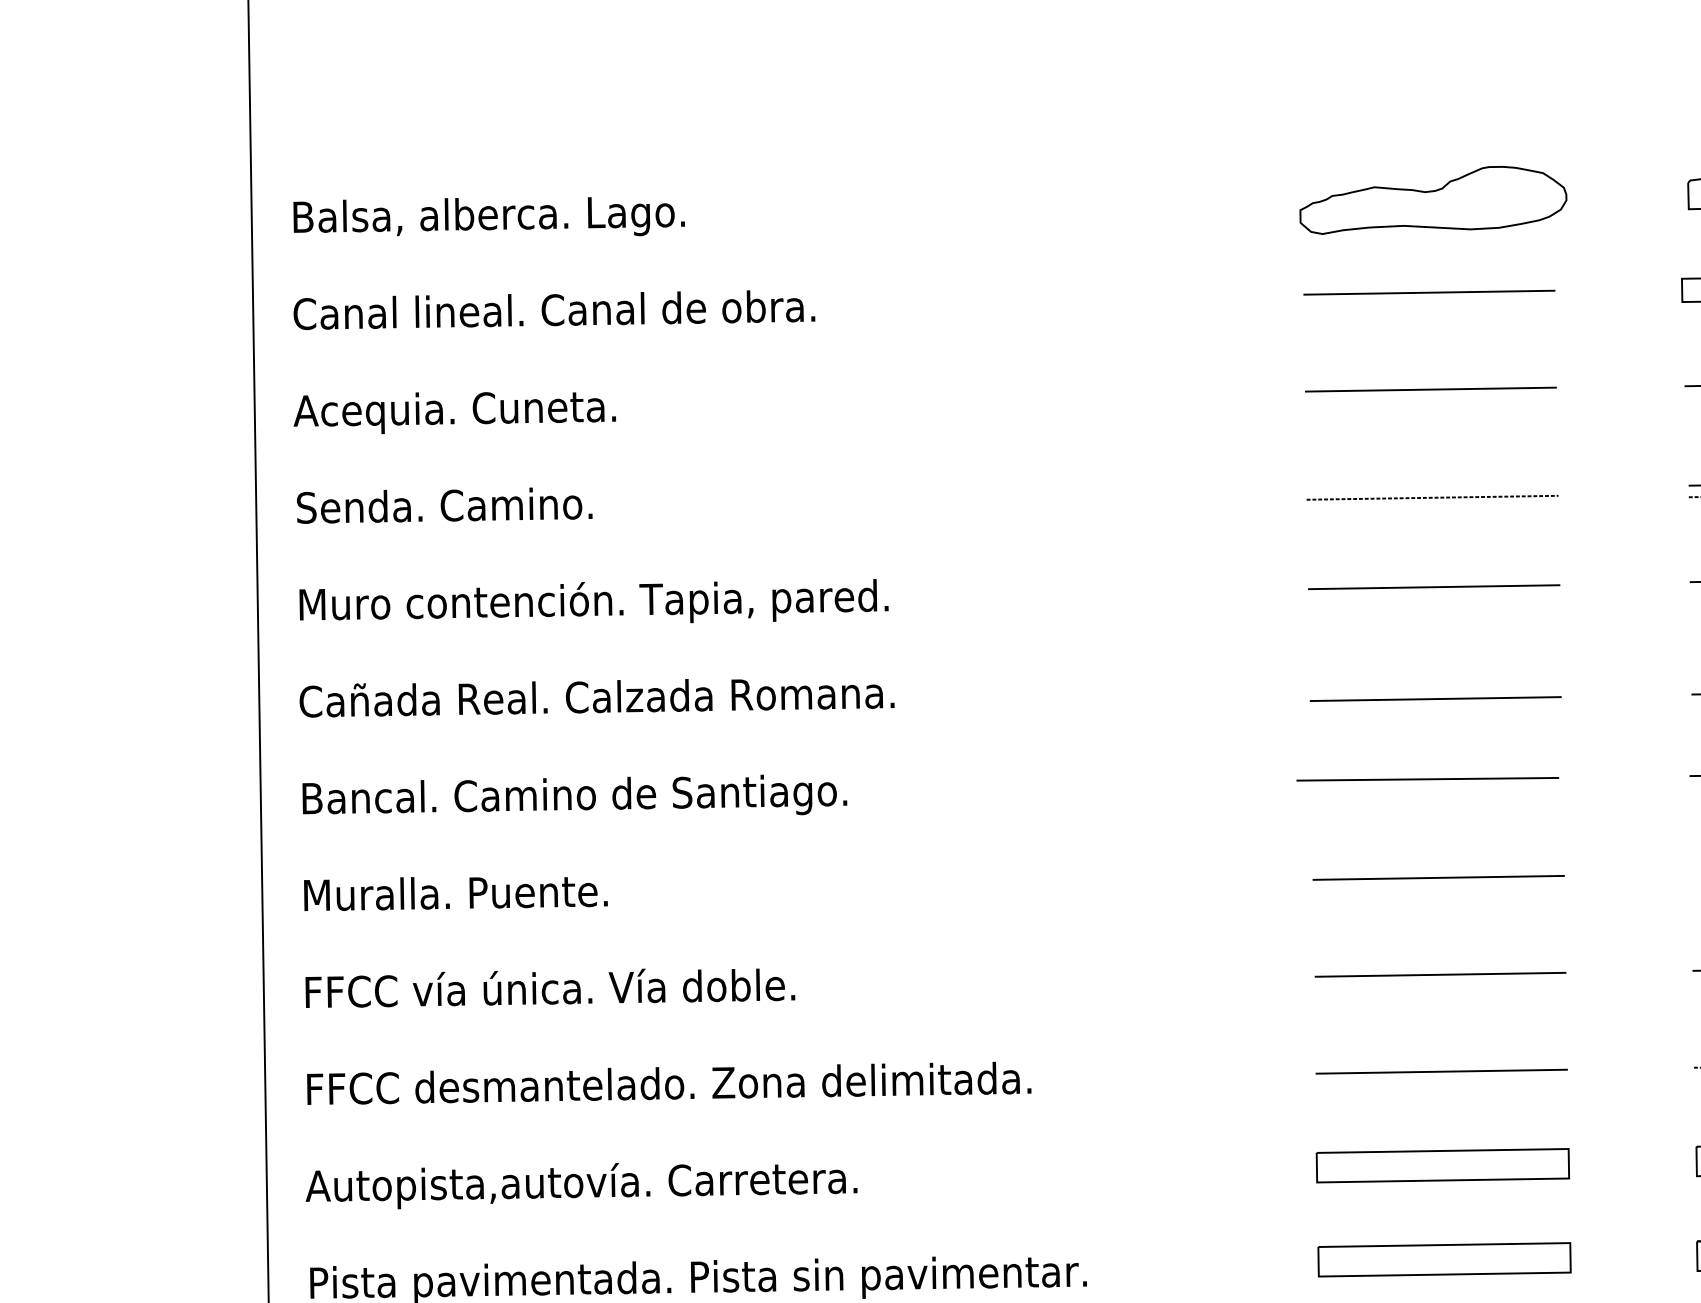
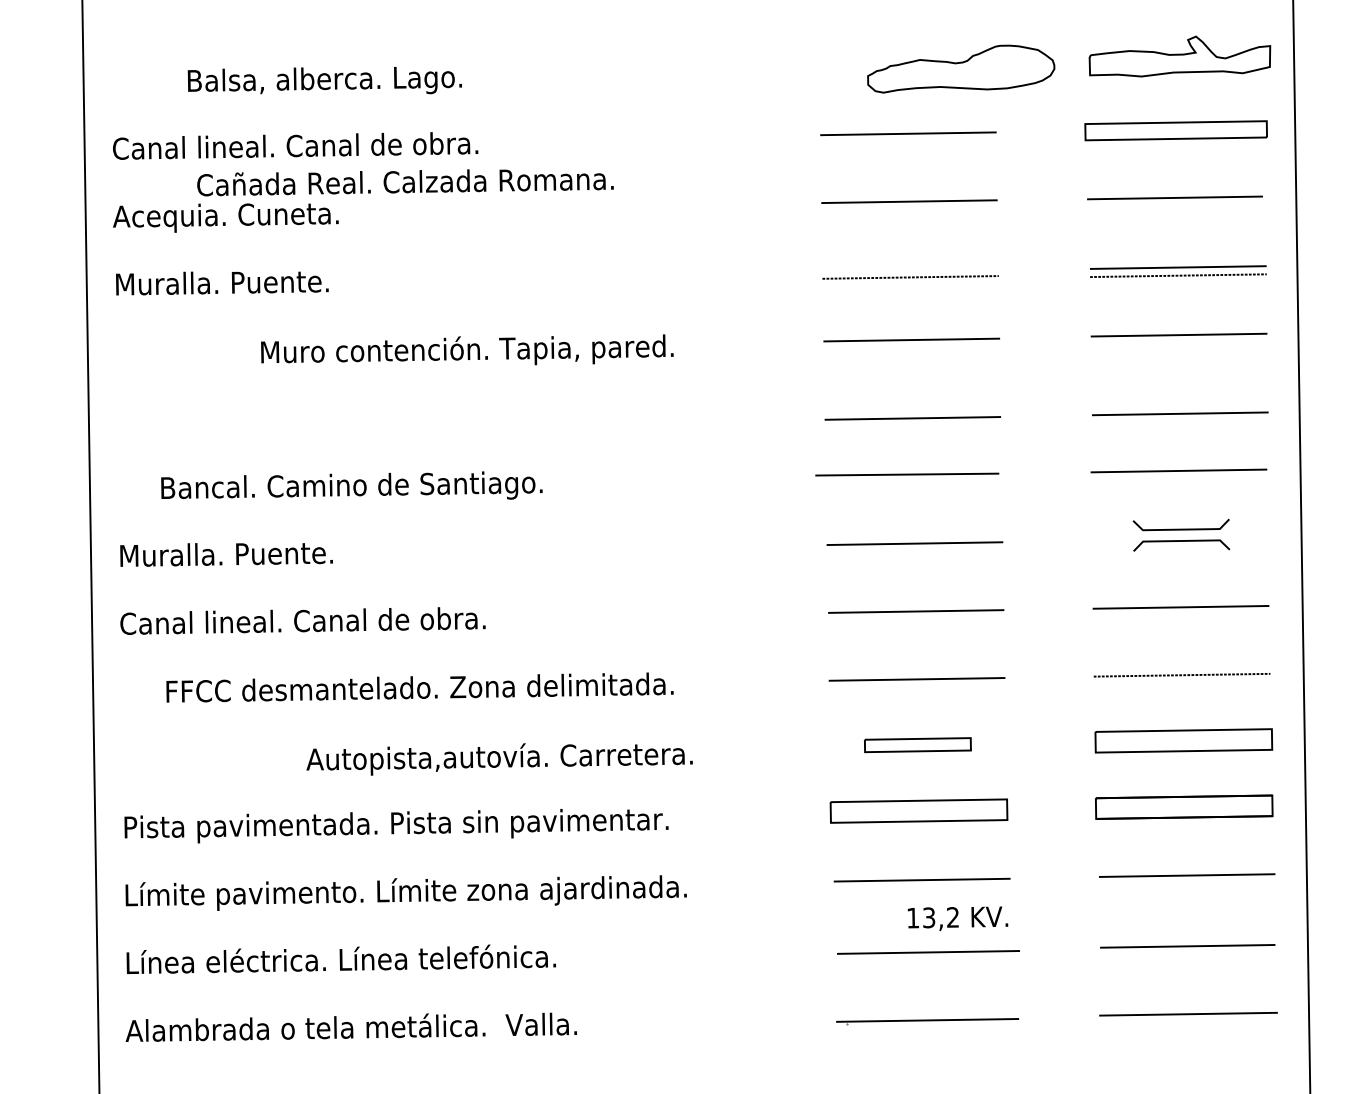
part: (1433, 199) -> (961, 68), moved
text: (488, 216) -> (324, 80), moved
text: (448, 505) -> (221, 282), Senda. Camino. -> Muralla. Puente.
text: (594, 600) -> (467, 349), moved
text: (597, 697) -> (405, 182), moved
text: (574, 794) -> (351, 485), moved
text: (564, 987) -> (302, 620), FFCC vía única. Vía doble. -> Canal lineal. Canal de obra.
text: (668, 1083) -> (419, 687), moved
part: (1442, 1164) -> (917, 744), size x0.6
text: (581, 1186) -> (499, 759), moved

